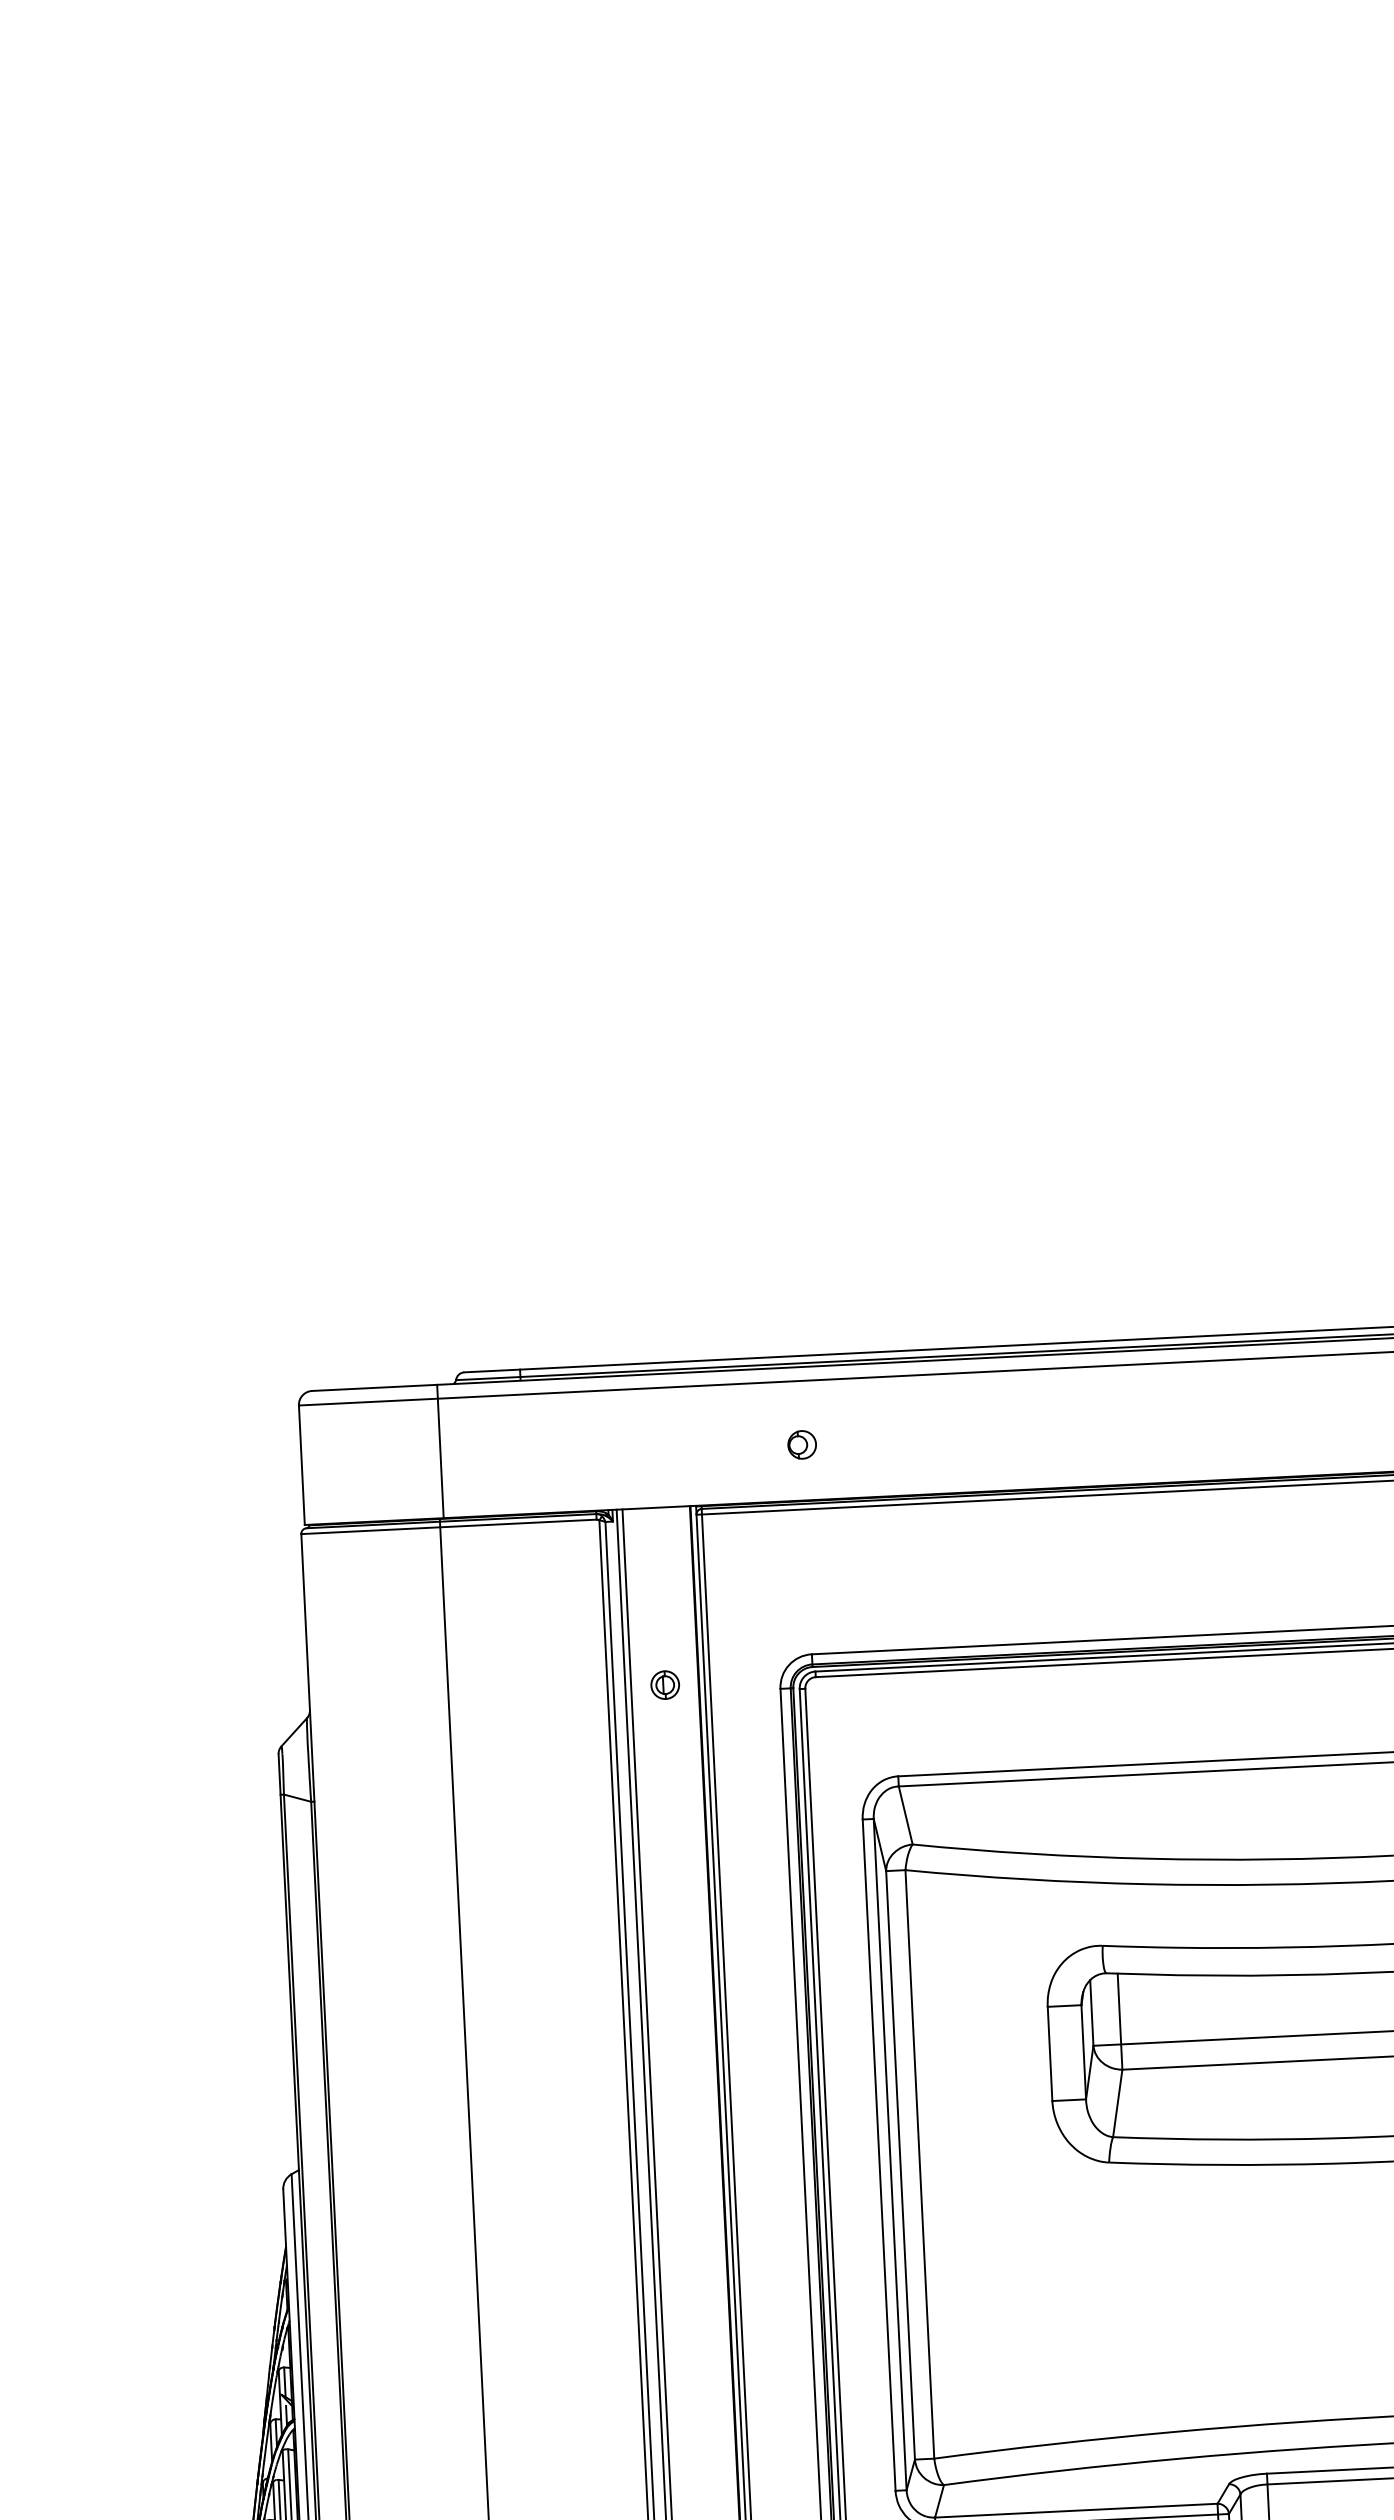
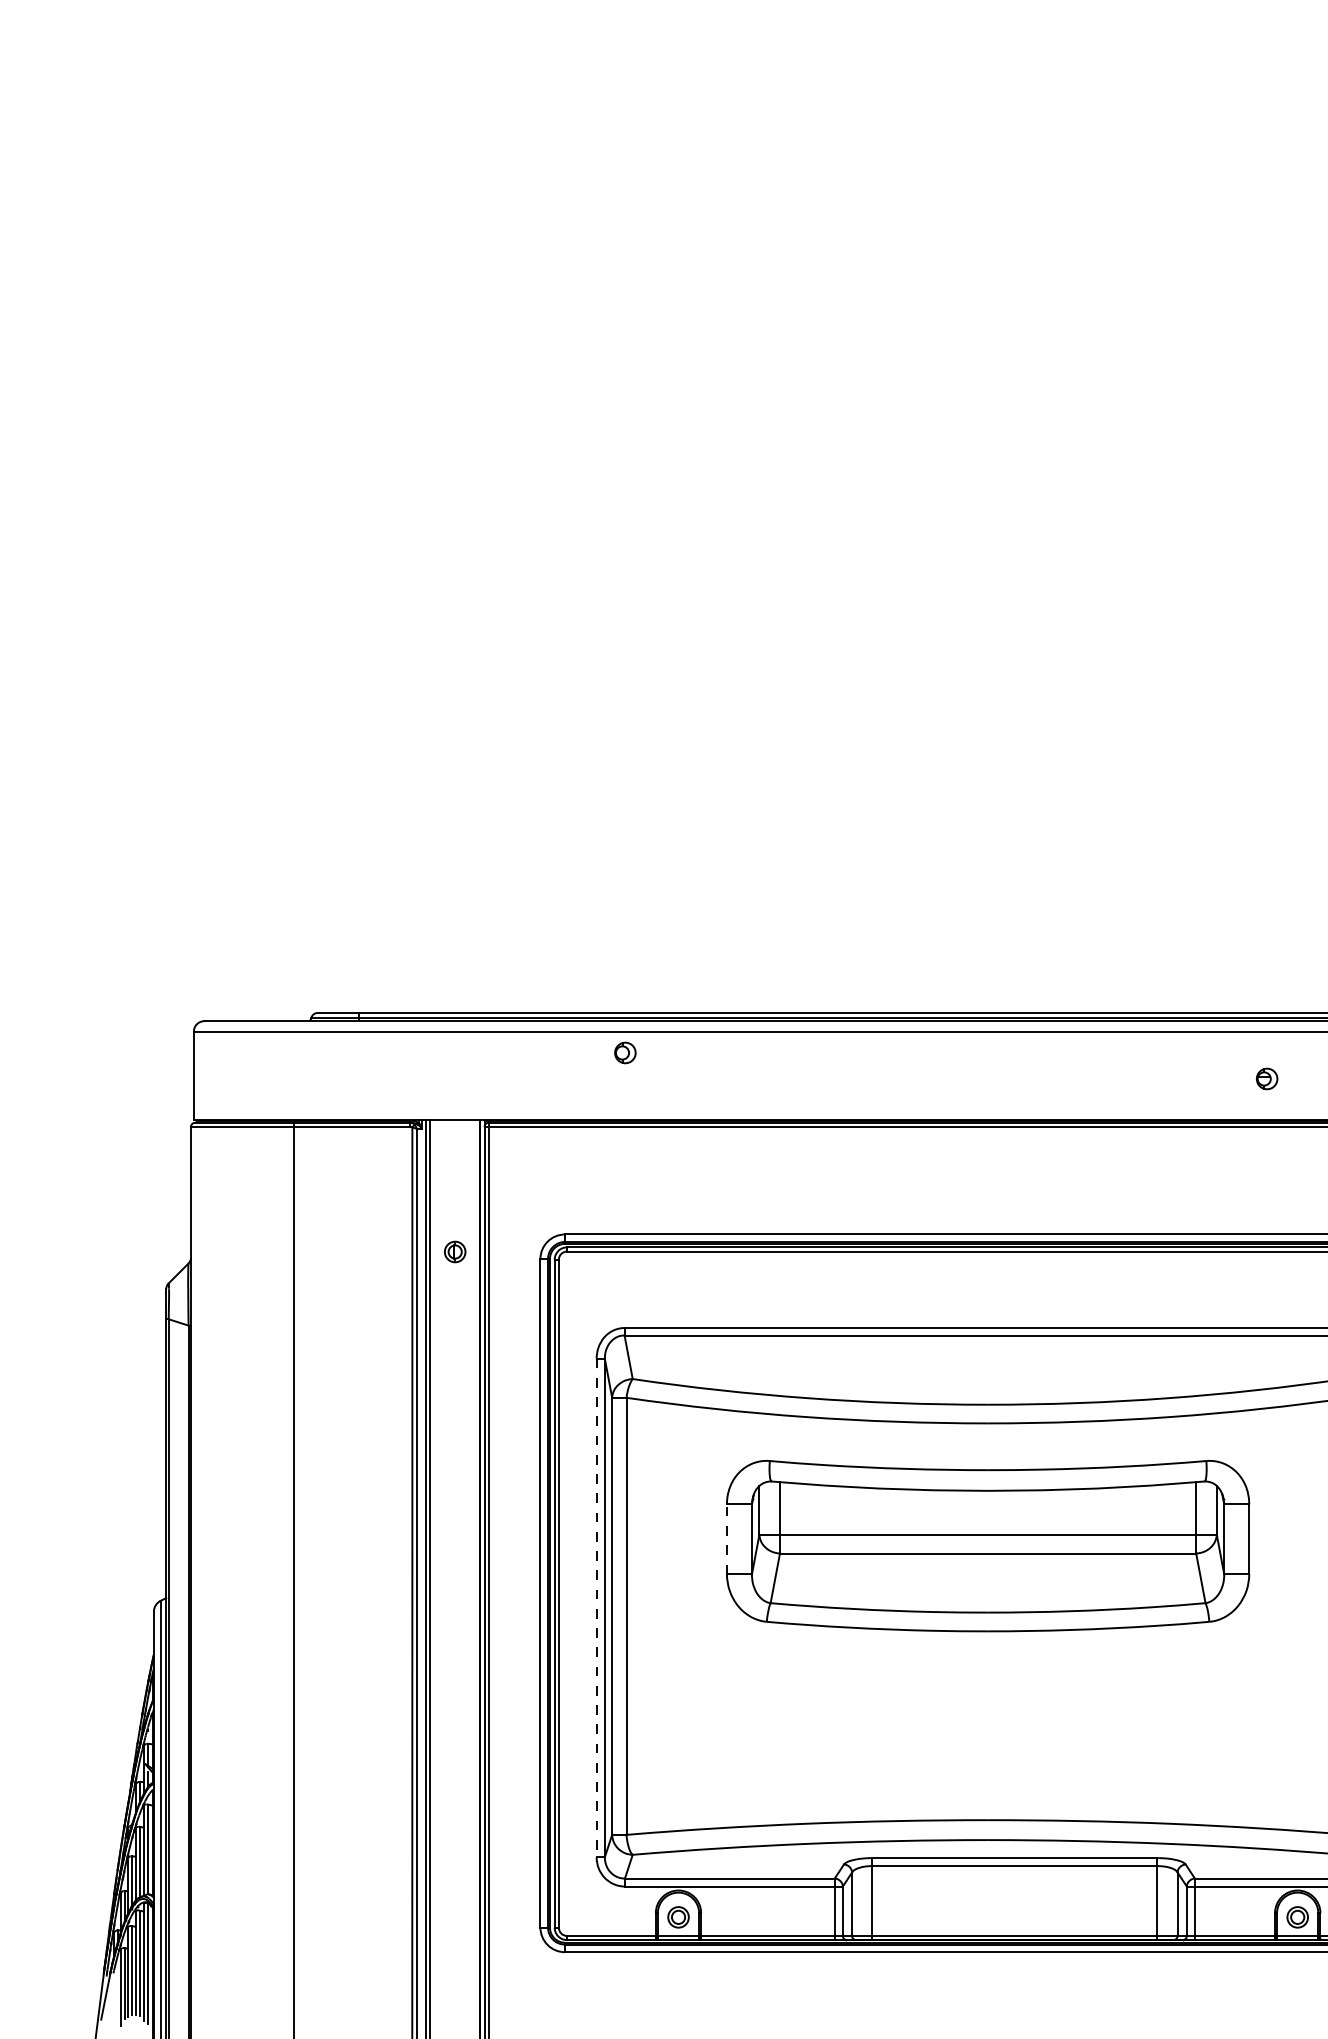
part: (802, 1444) -> (625, 1052), moved
line: (440, 1451) -> (297, 1070), removed
line: (1049, 2054) -> (726, 1539), solid -> dashed
line: (878, 2155) -> (596, 1608), solid -> dashed

